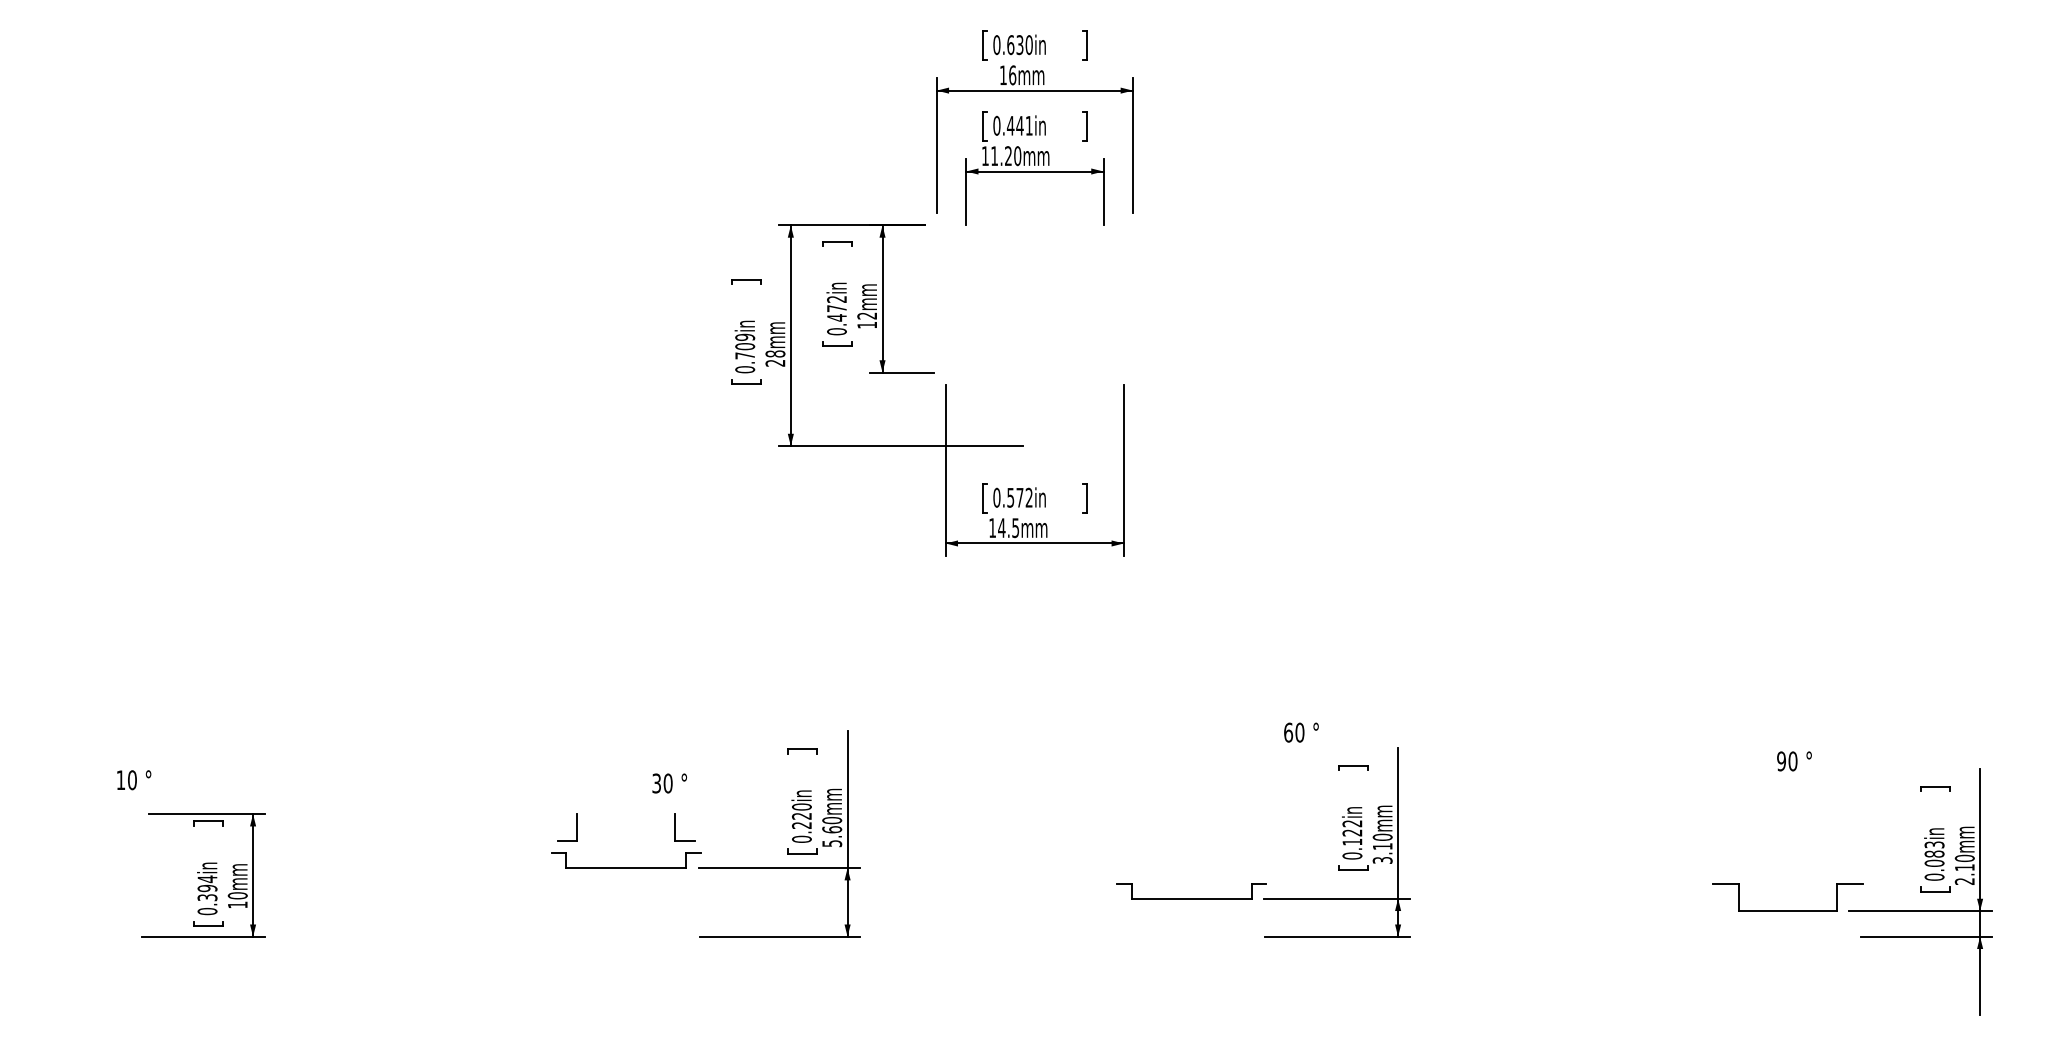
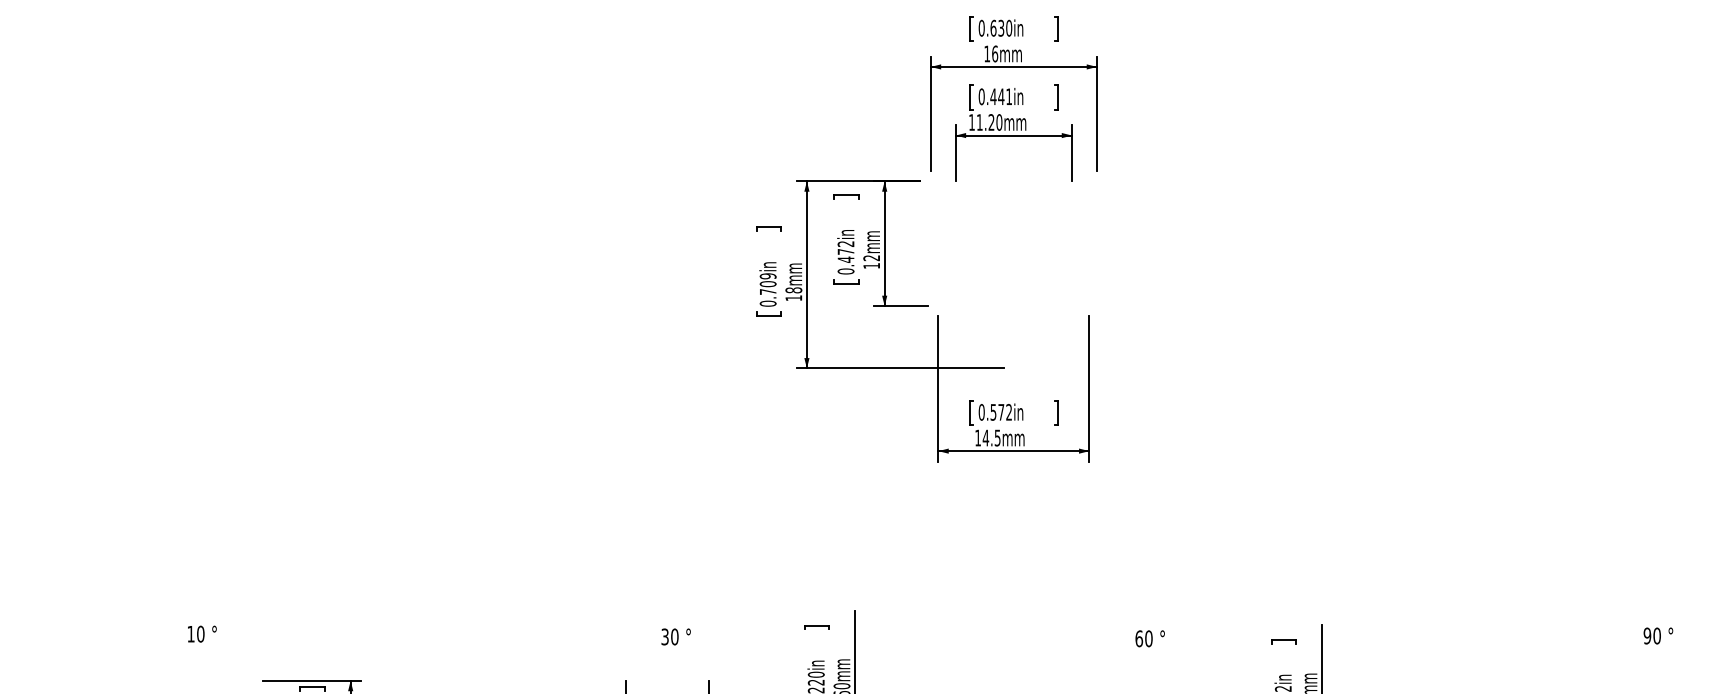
text: (775, 363) -> (793, 298), 28mm -> 18mm
text: (1301, 732) -> (1150, 638), moved
text: (134, 780) -> (202, 634), moved
text: (669, 783) -> (675, 636), moved

